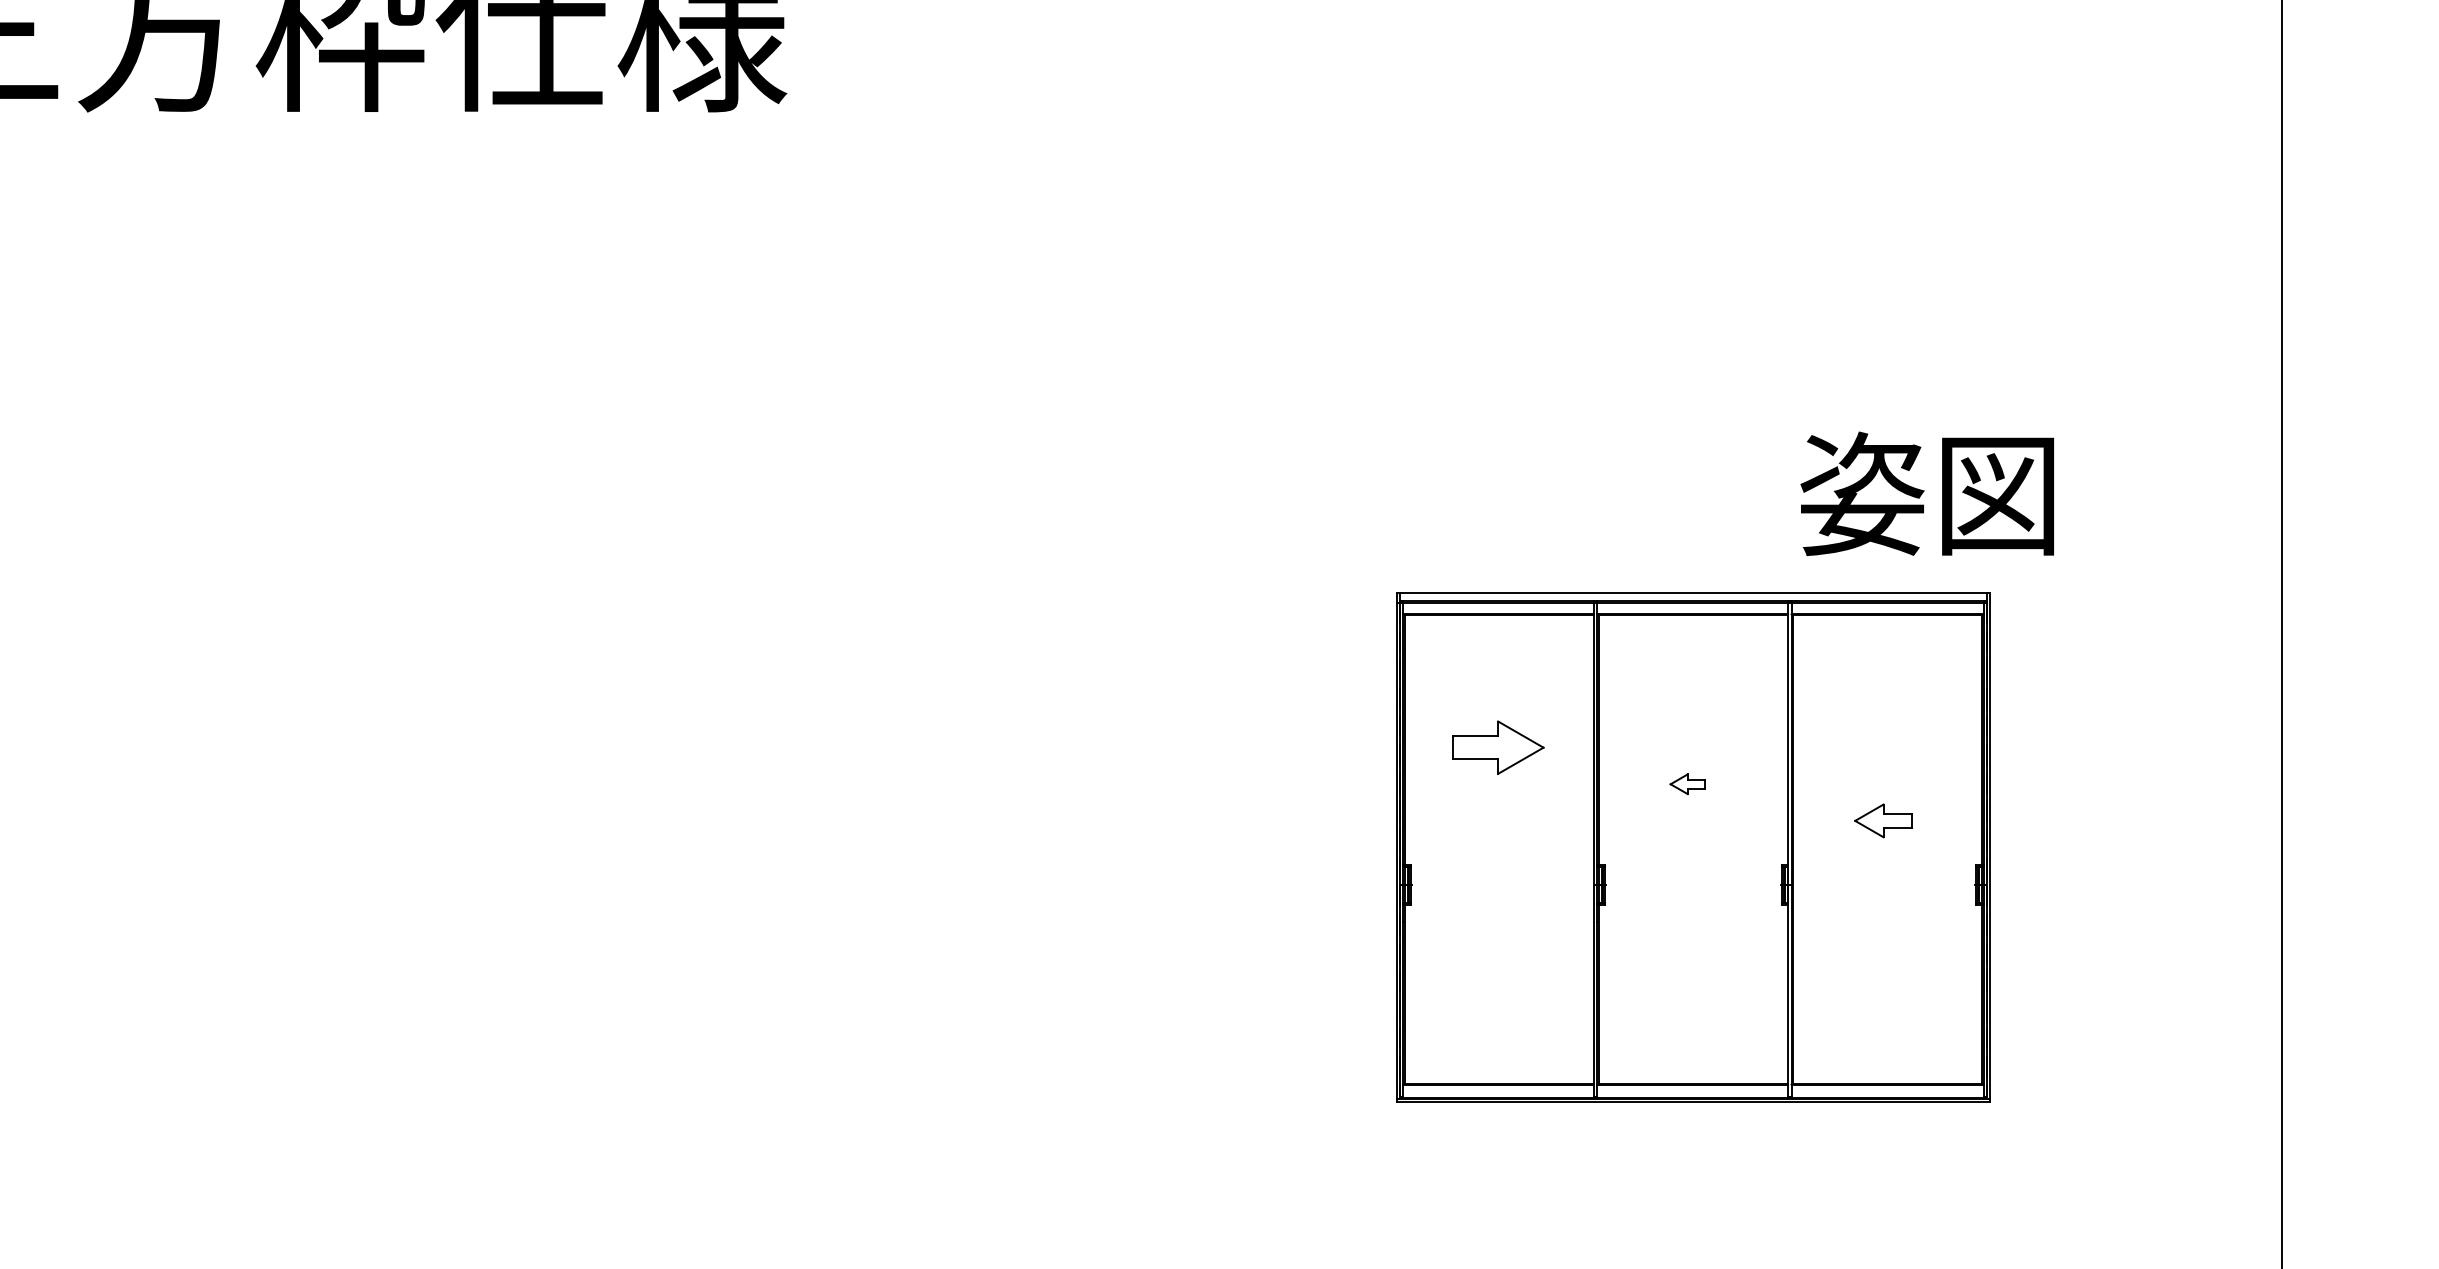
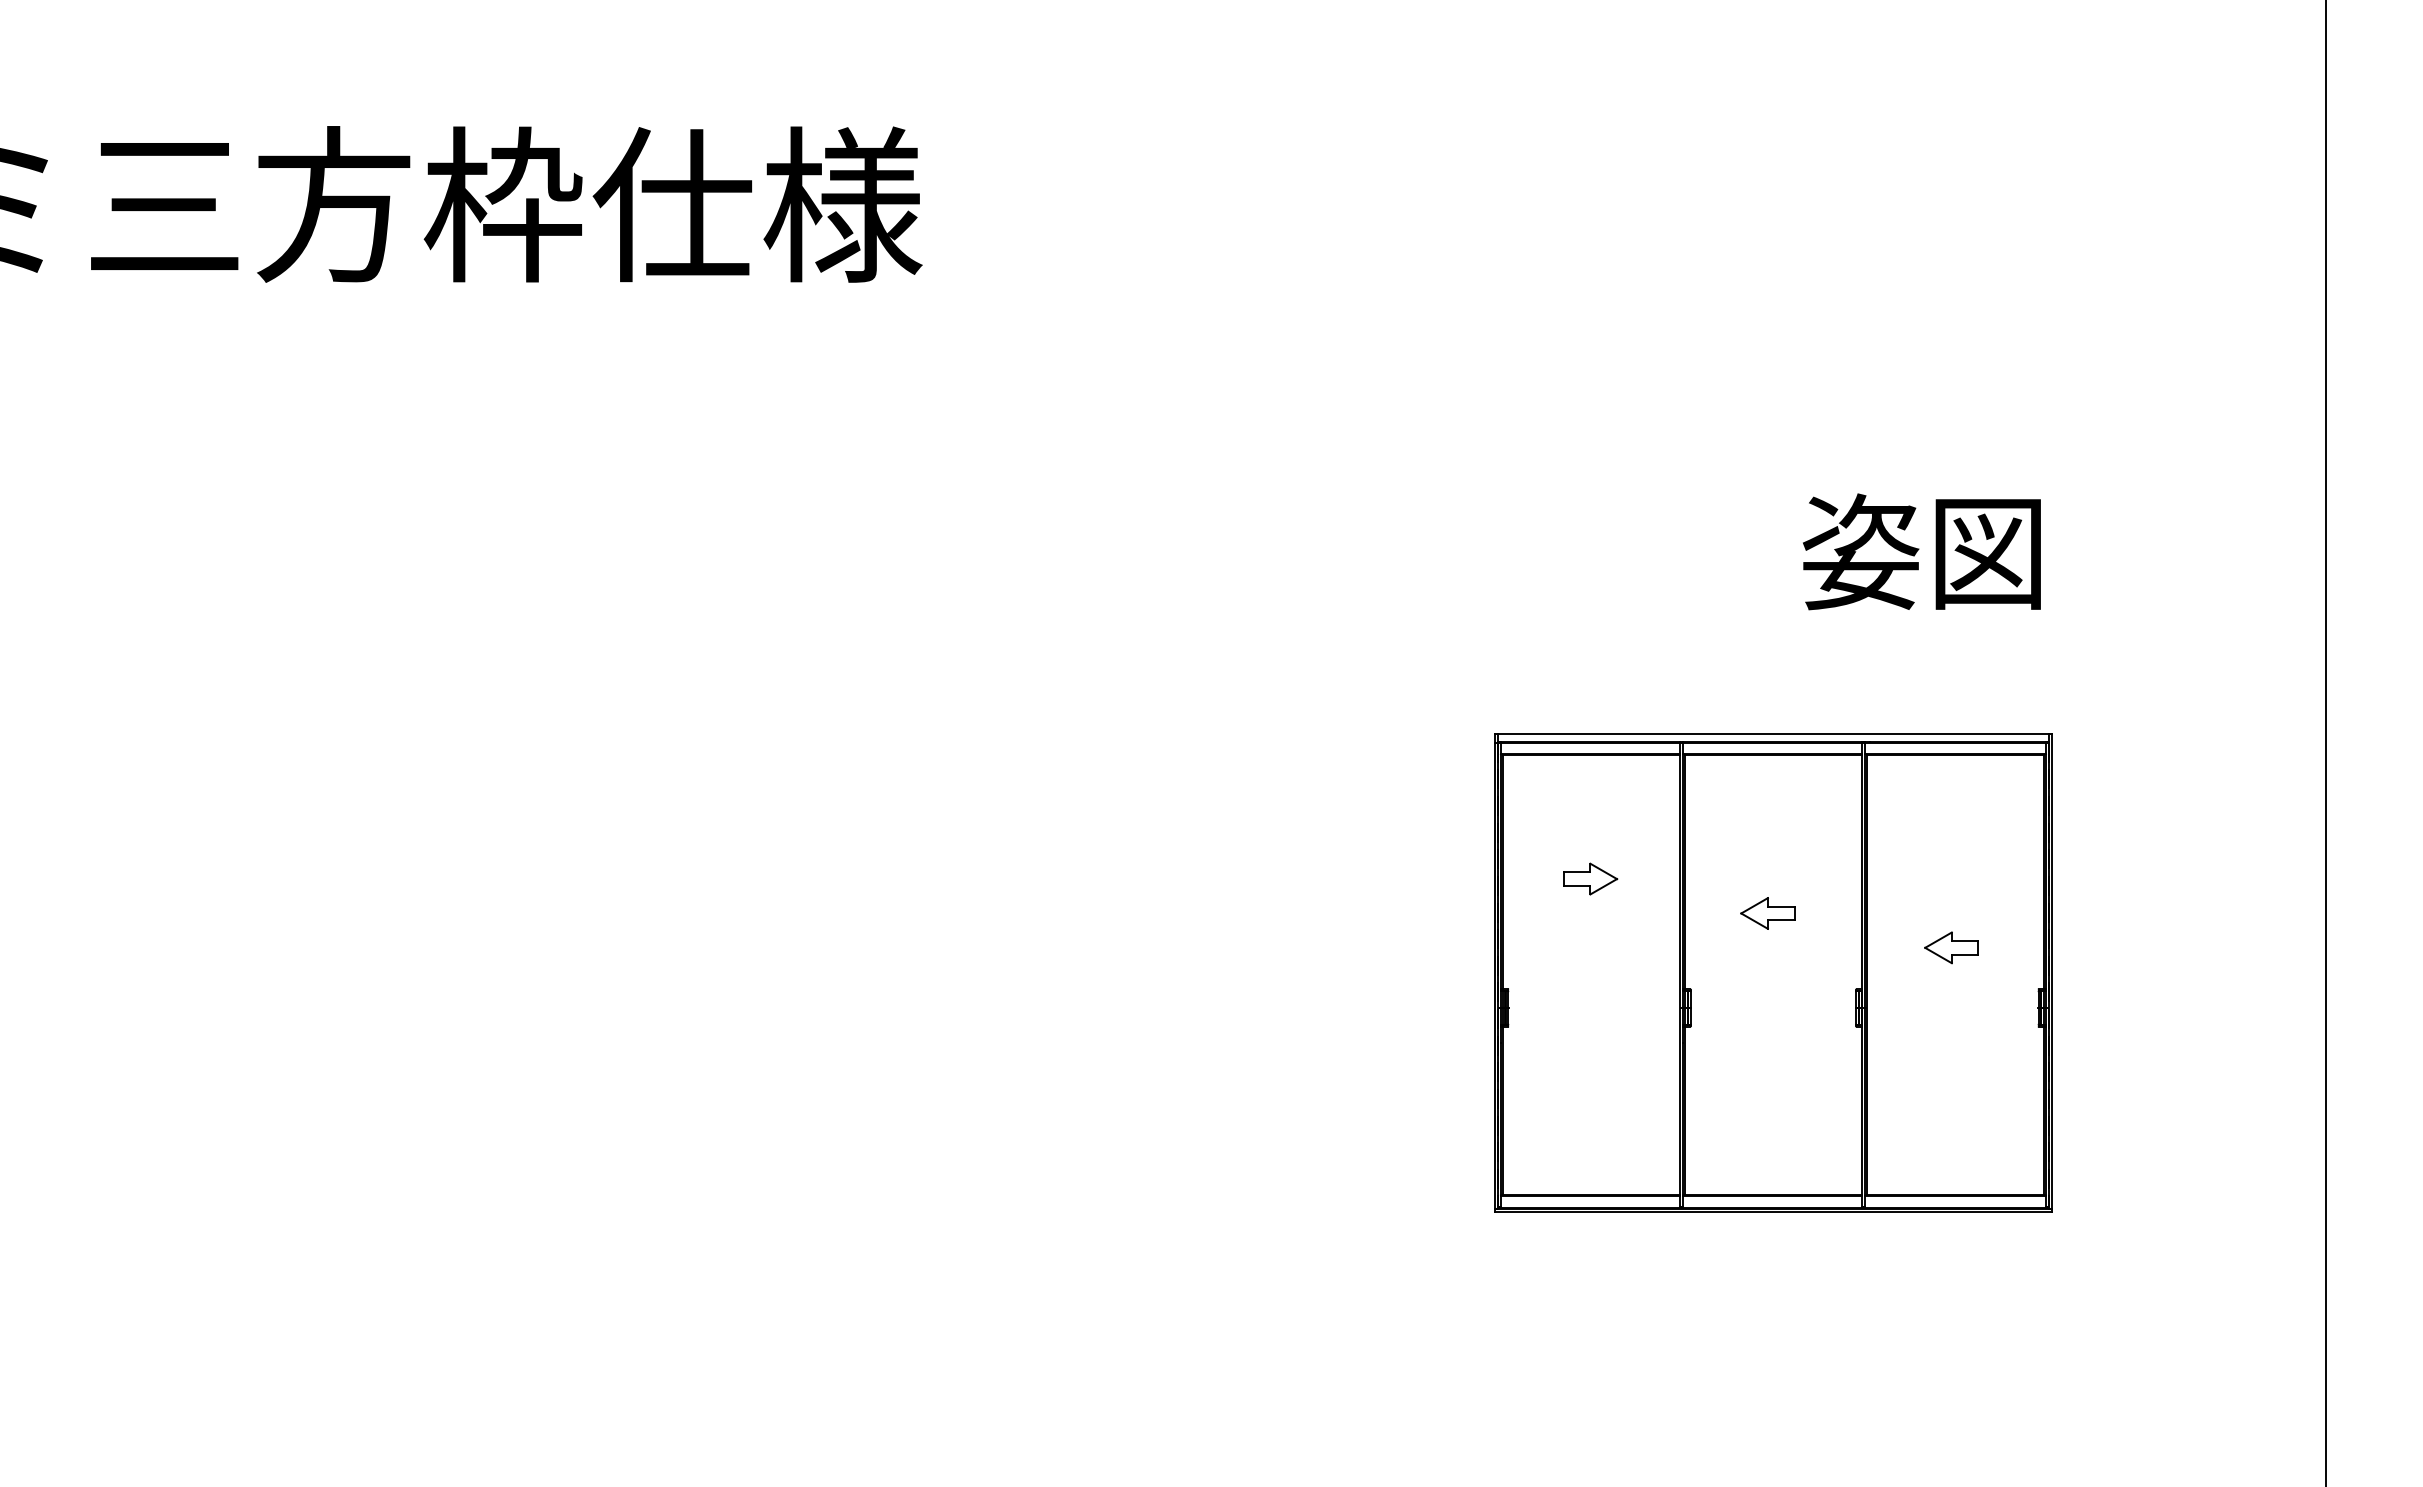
text: (1926, 493) -> (1921, 551), moved
part: (1498, 747) -> (1590, 878), size x0.62
part: (1687, 784) -> (1767, 913), size x1.67

